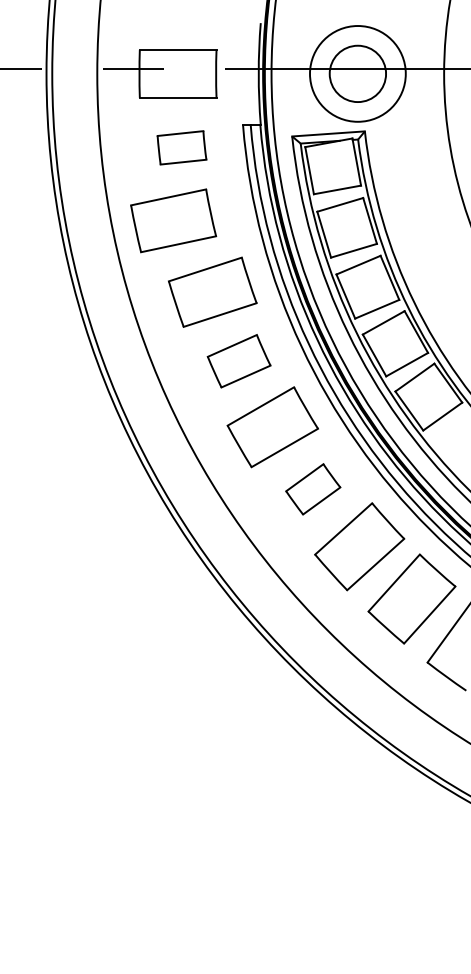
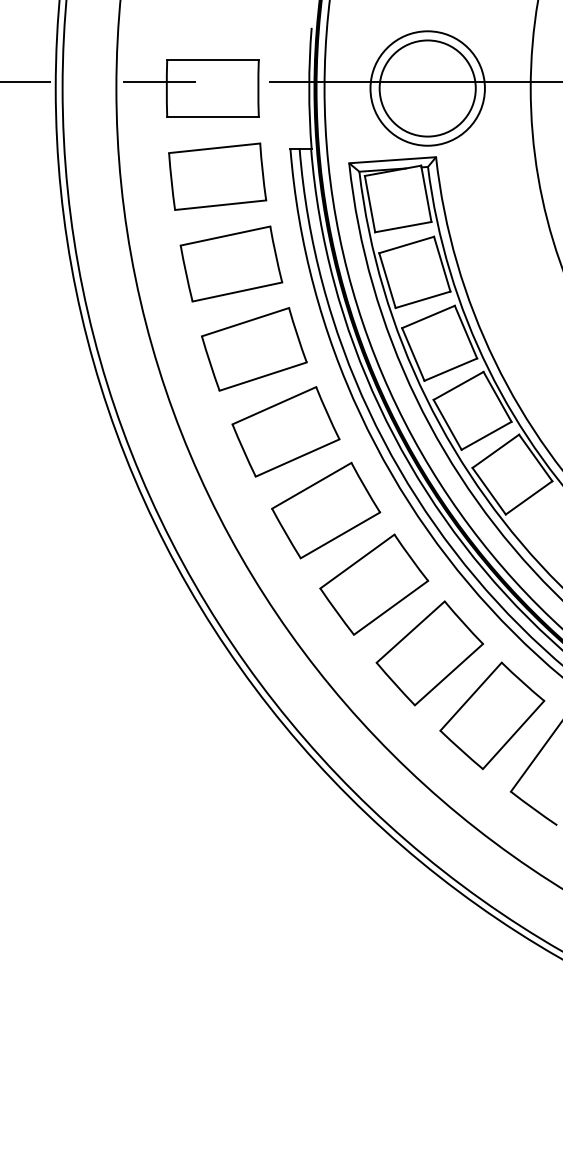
circle: (357, 73) -> (427, 88), size x1.43
part: (181, 147) -> (216, 176), size x1.67
part: (173, 220) -> (231, 263), moved
part: (238, 360) -> (285, 430), size x1.43
part: (313, 489) -> (374, 584), size x1.67

